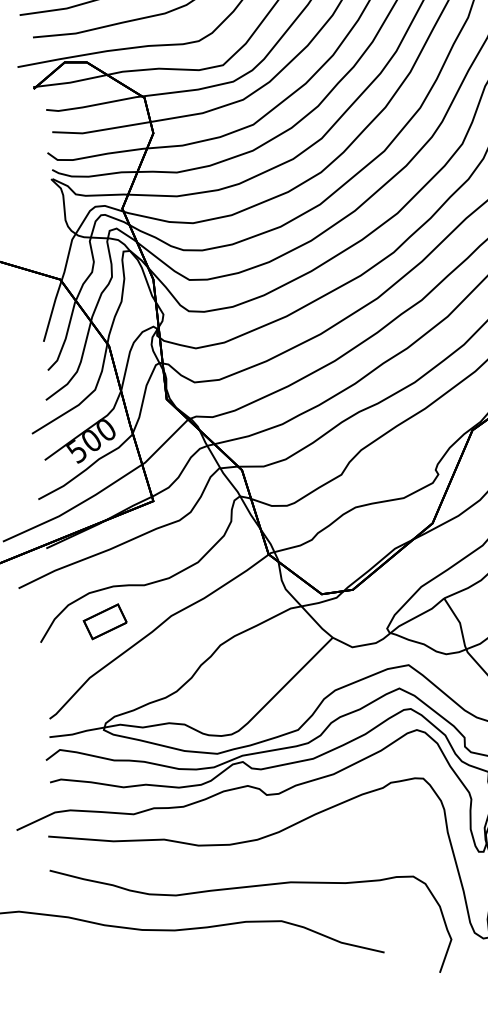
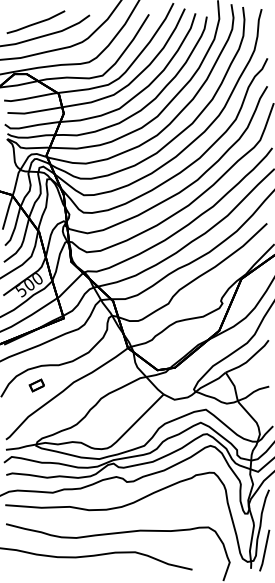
part: (104, 621) -> (36, 385), size x0.6

